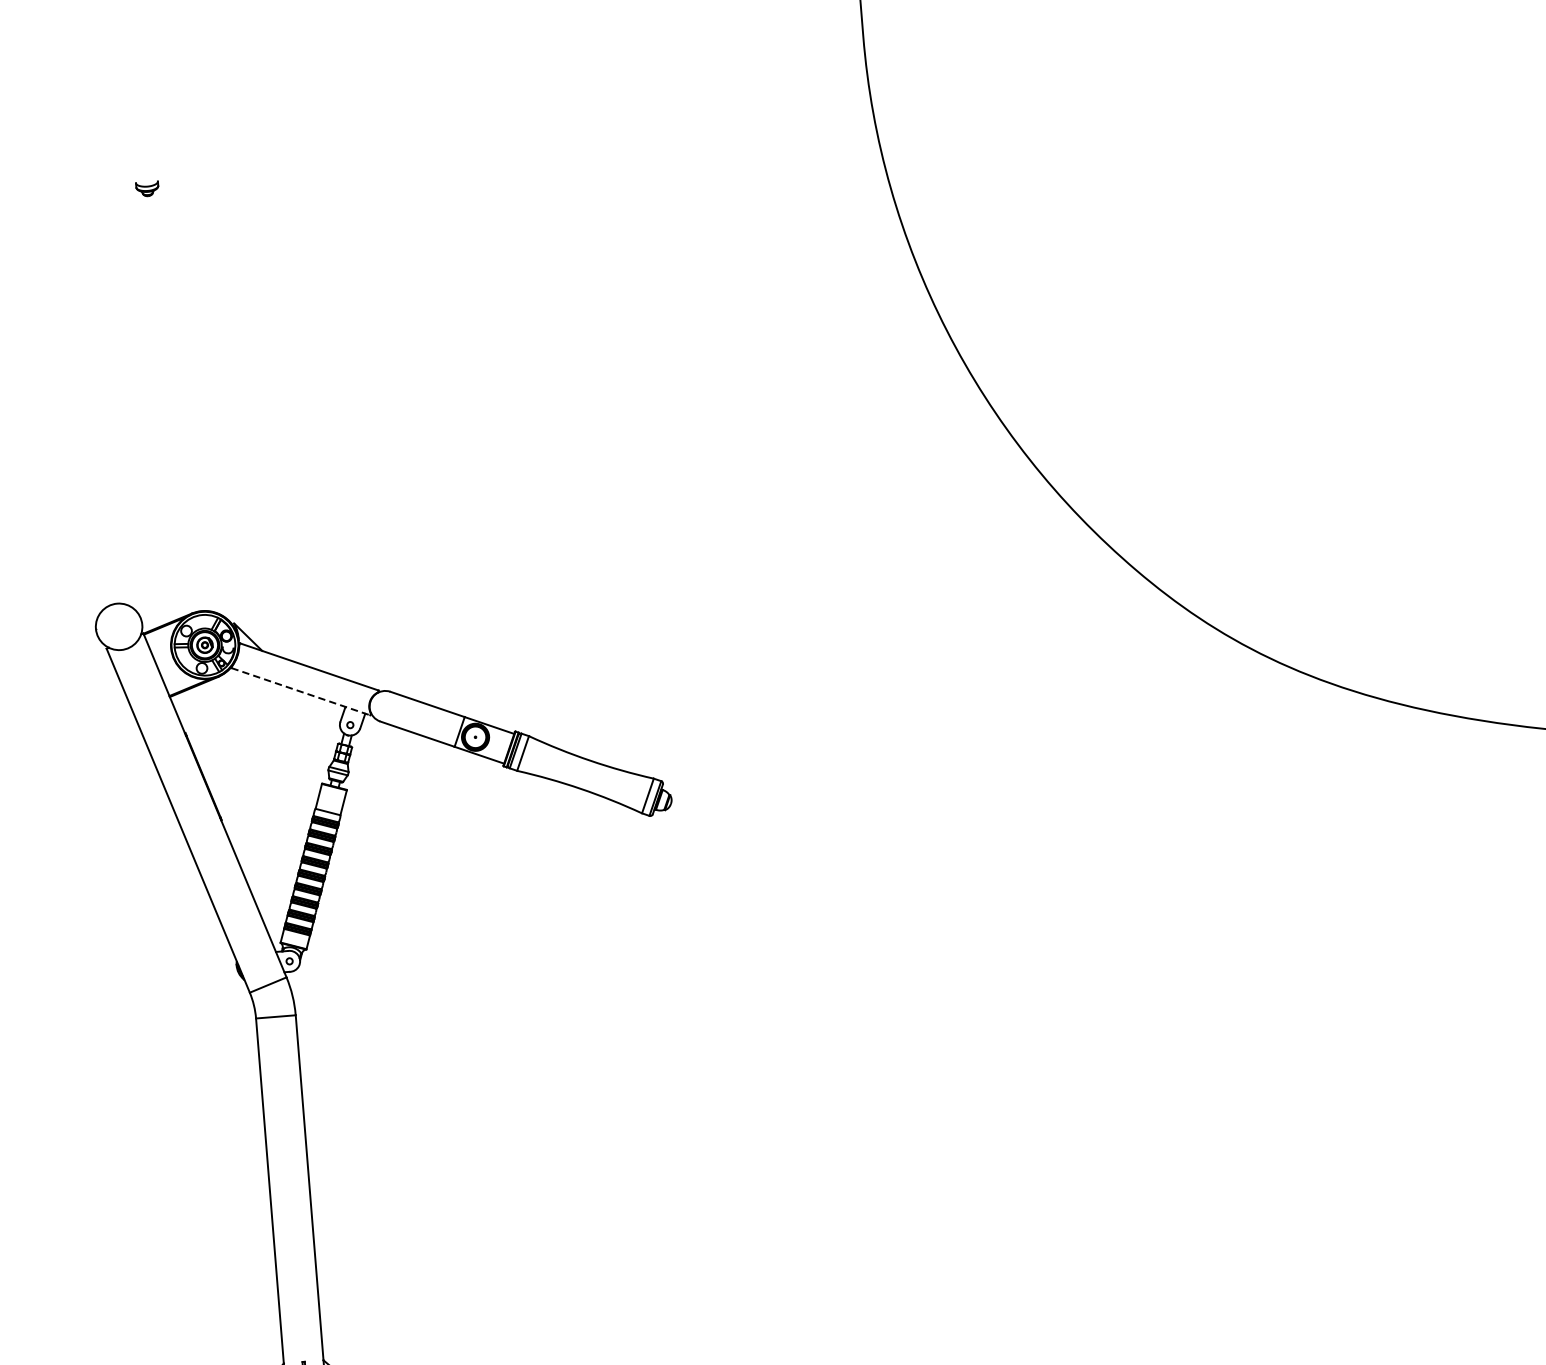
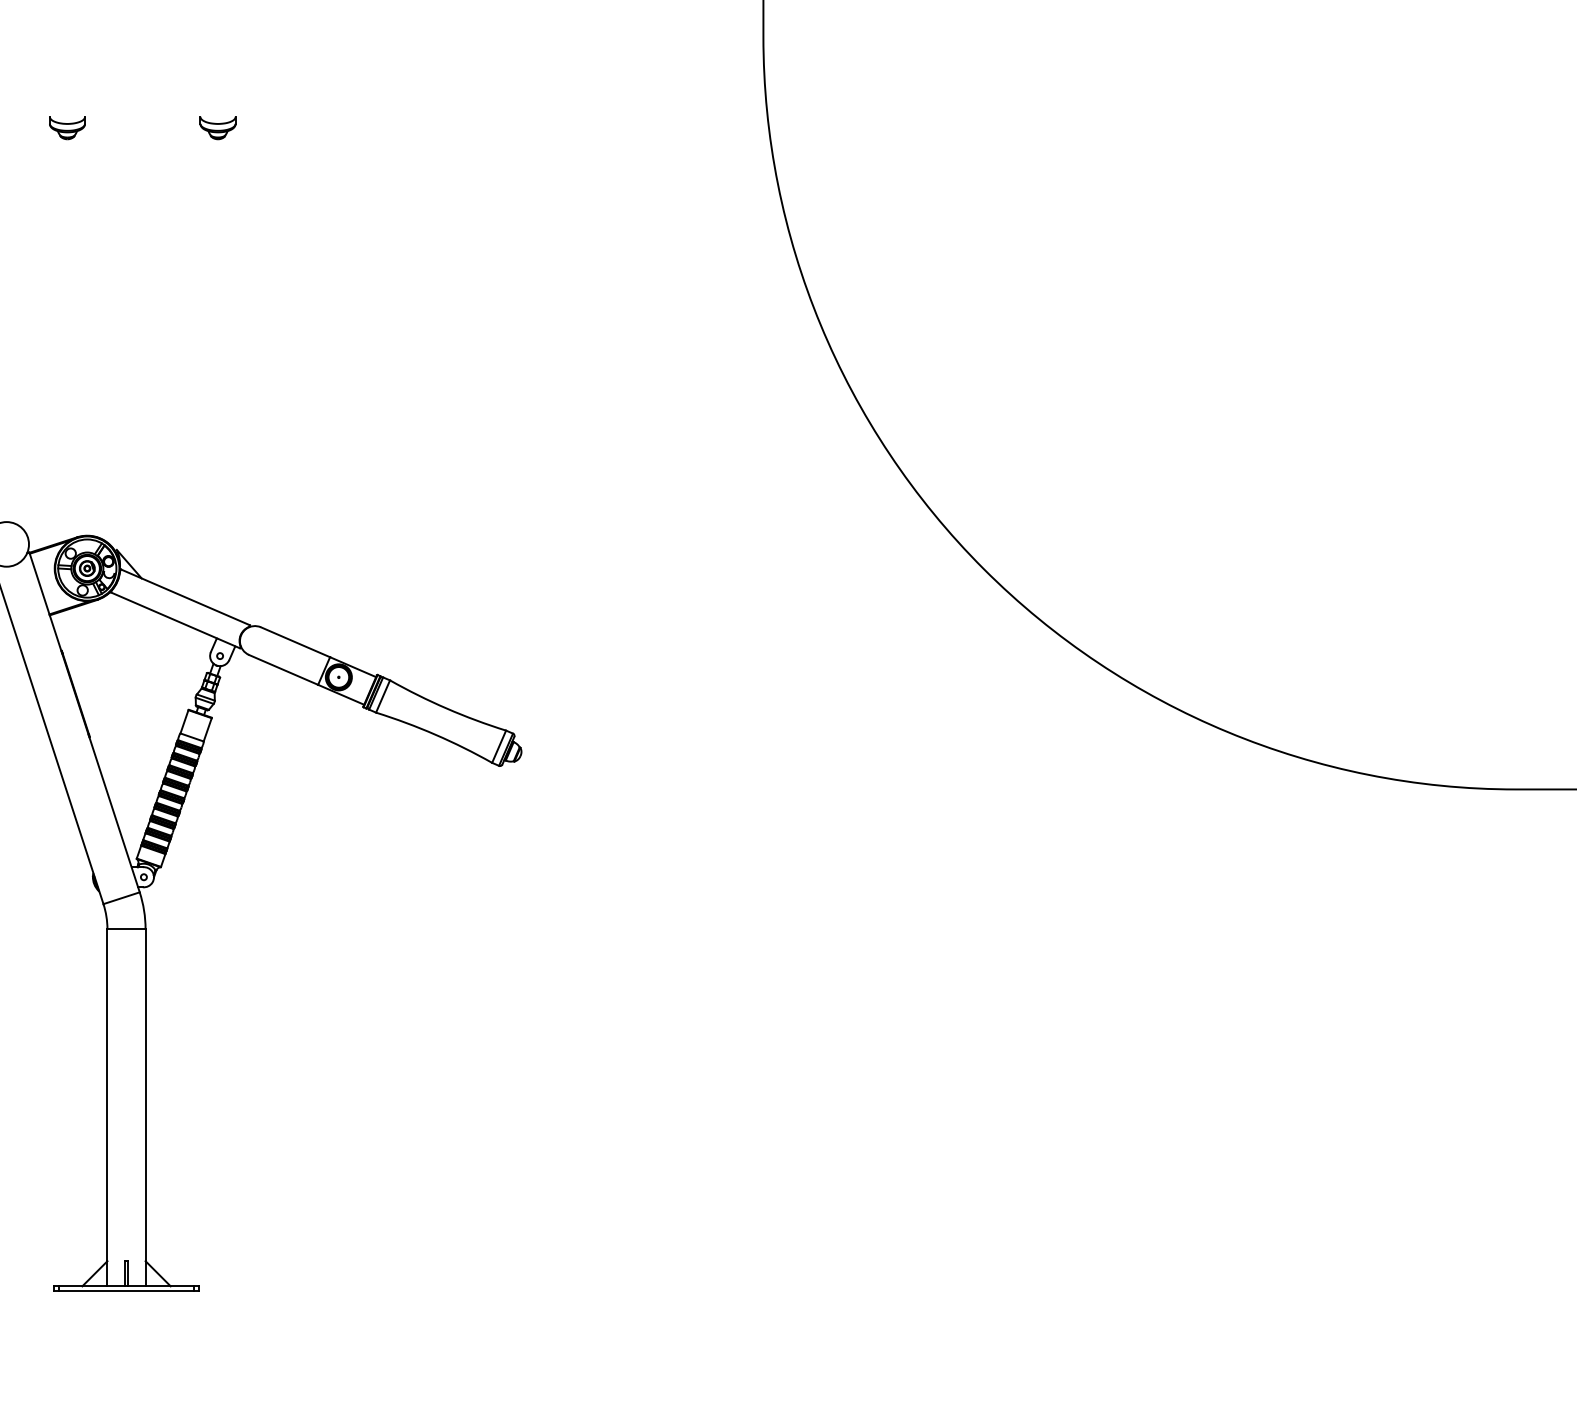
part: (303, 176) -> (217, 128), added
part: (147, 189) -> (67, 128), size x1.67
line: (300, 691) -> (175, 620), dashed -> solid

